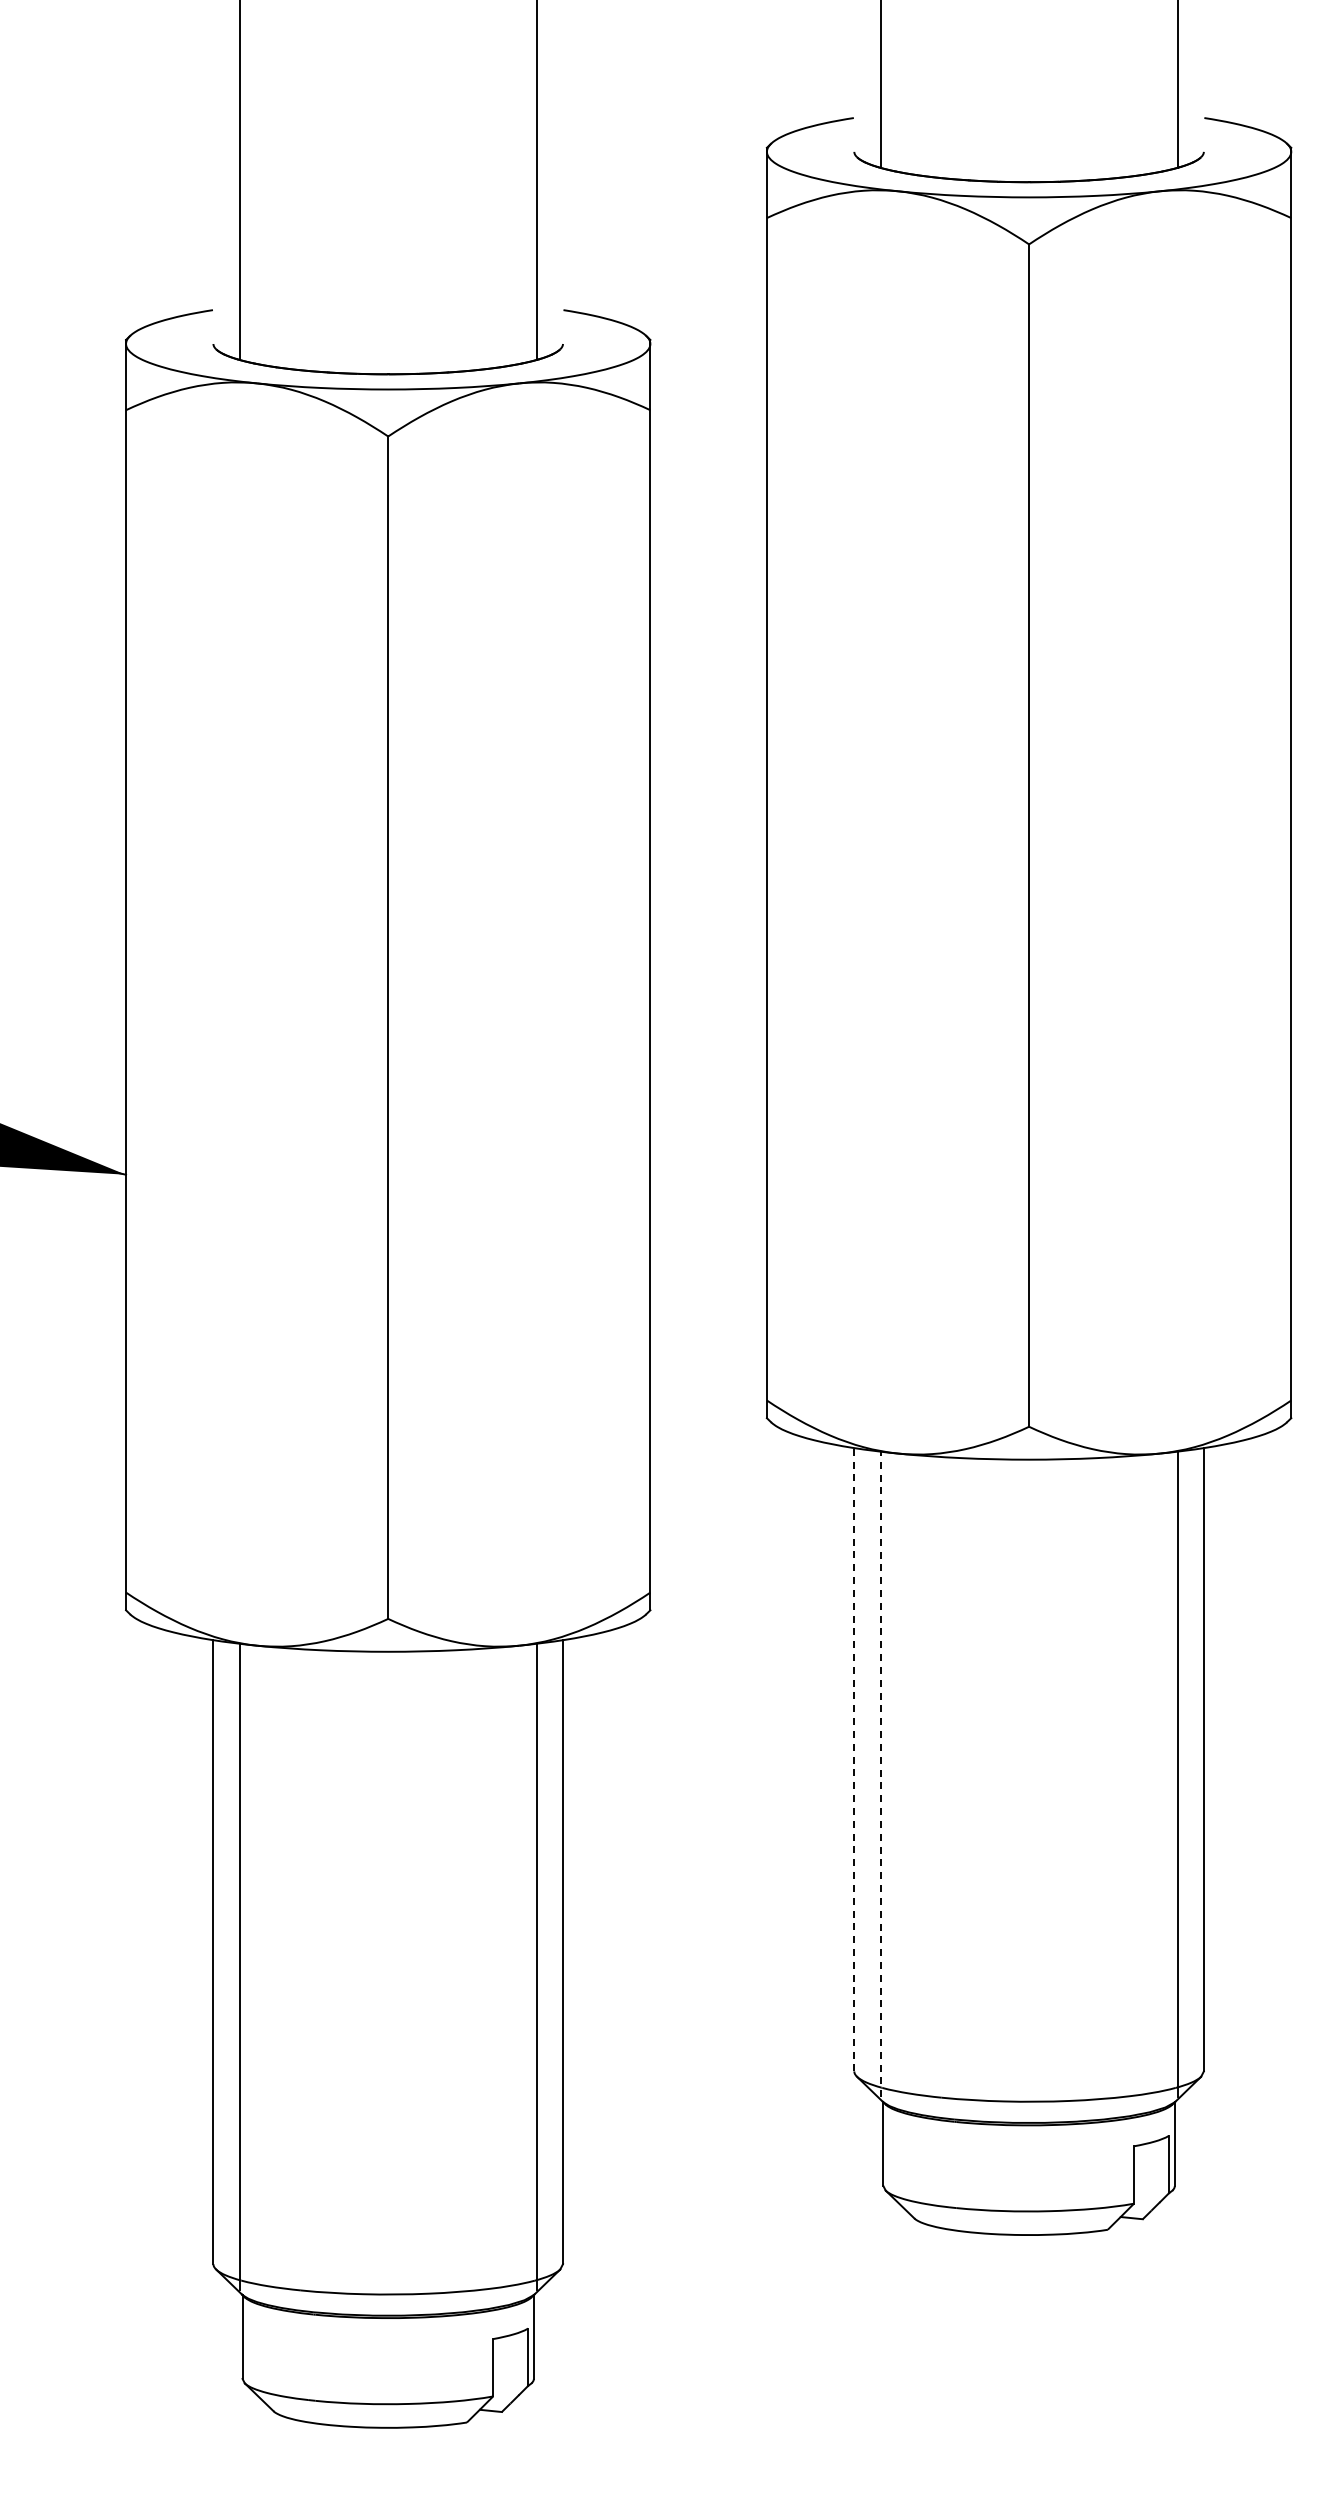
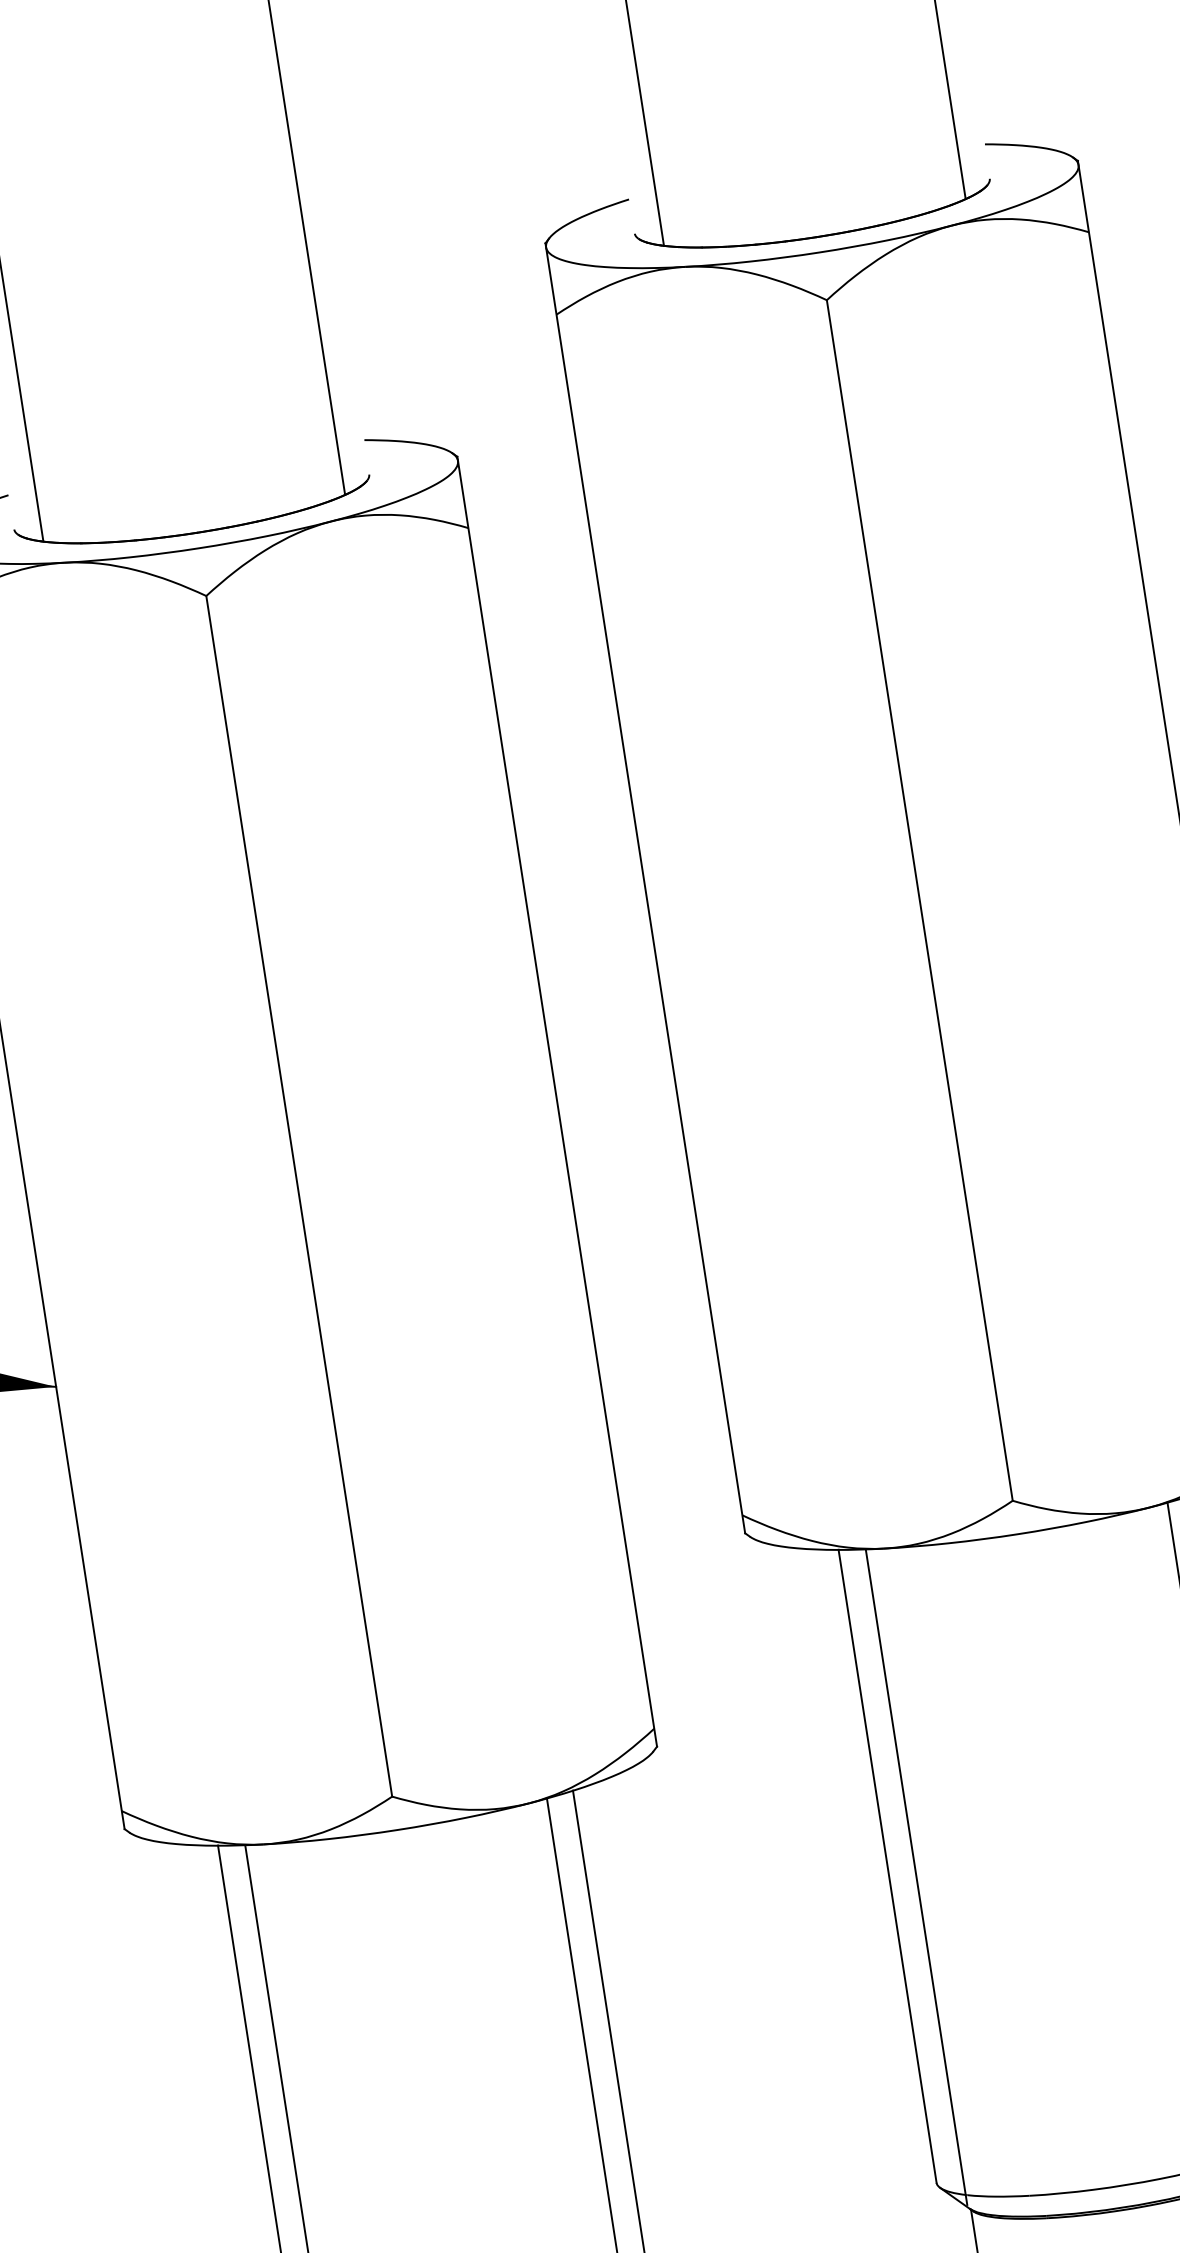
line: (854, 1759) -> (887, 1866), dashed -> solid
line: (880, 1774) -> (916, 1877), dashed -> solid

